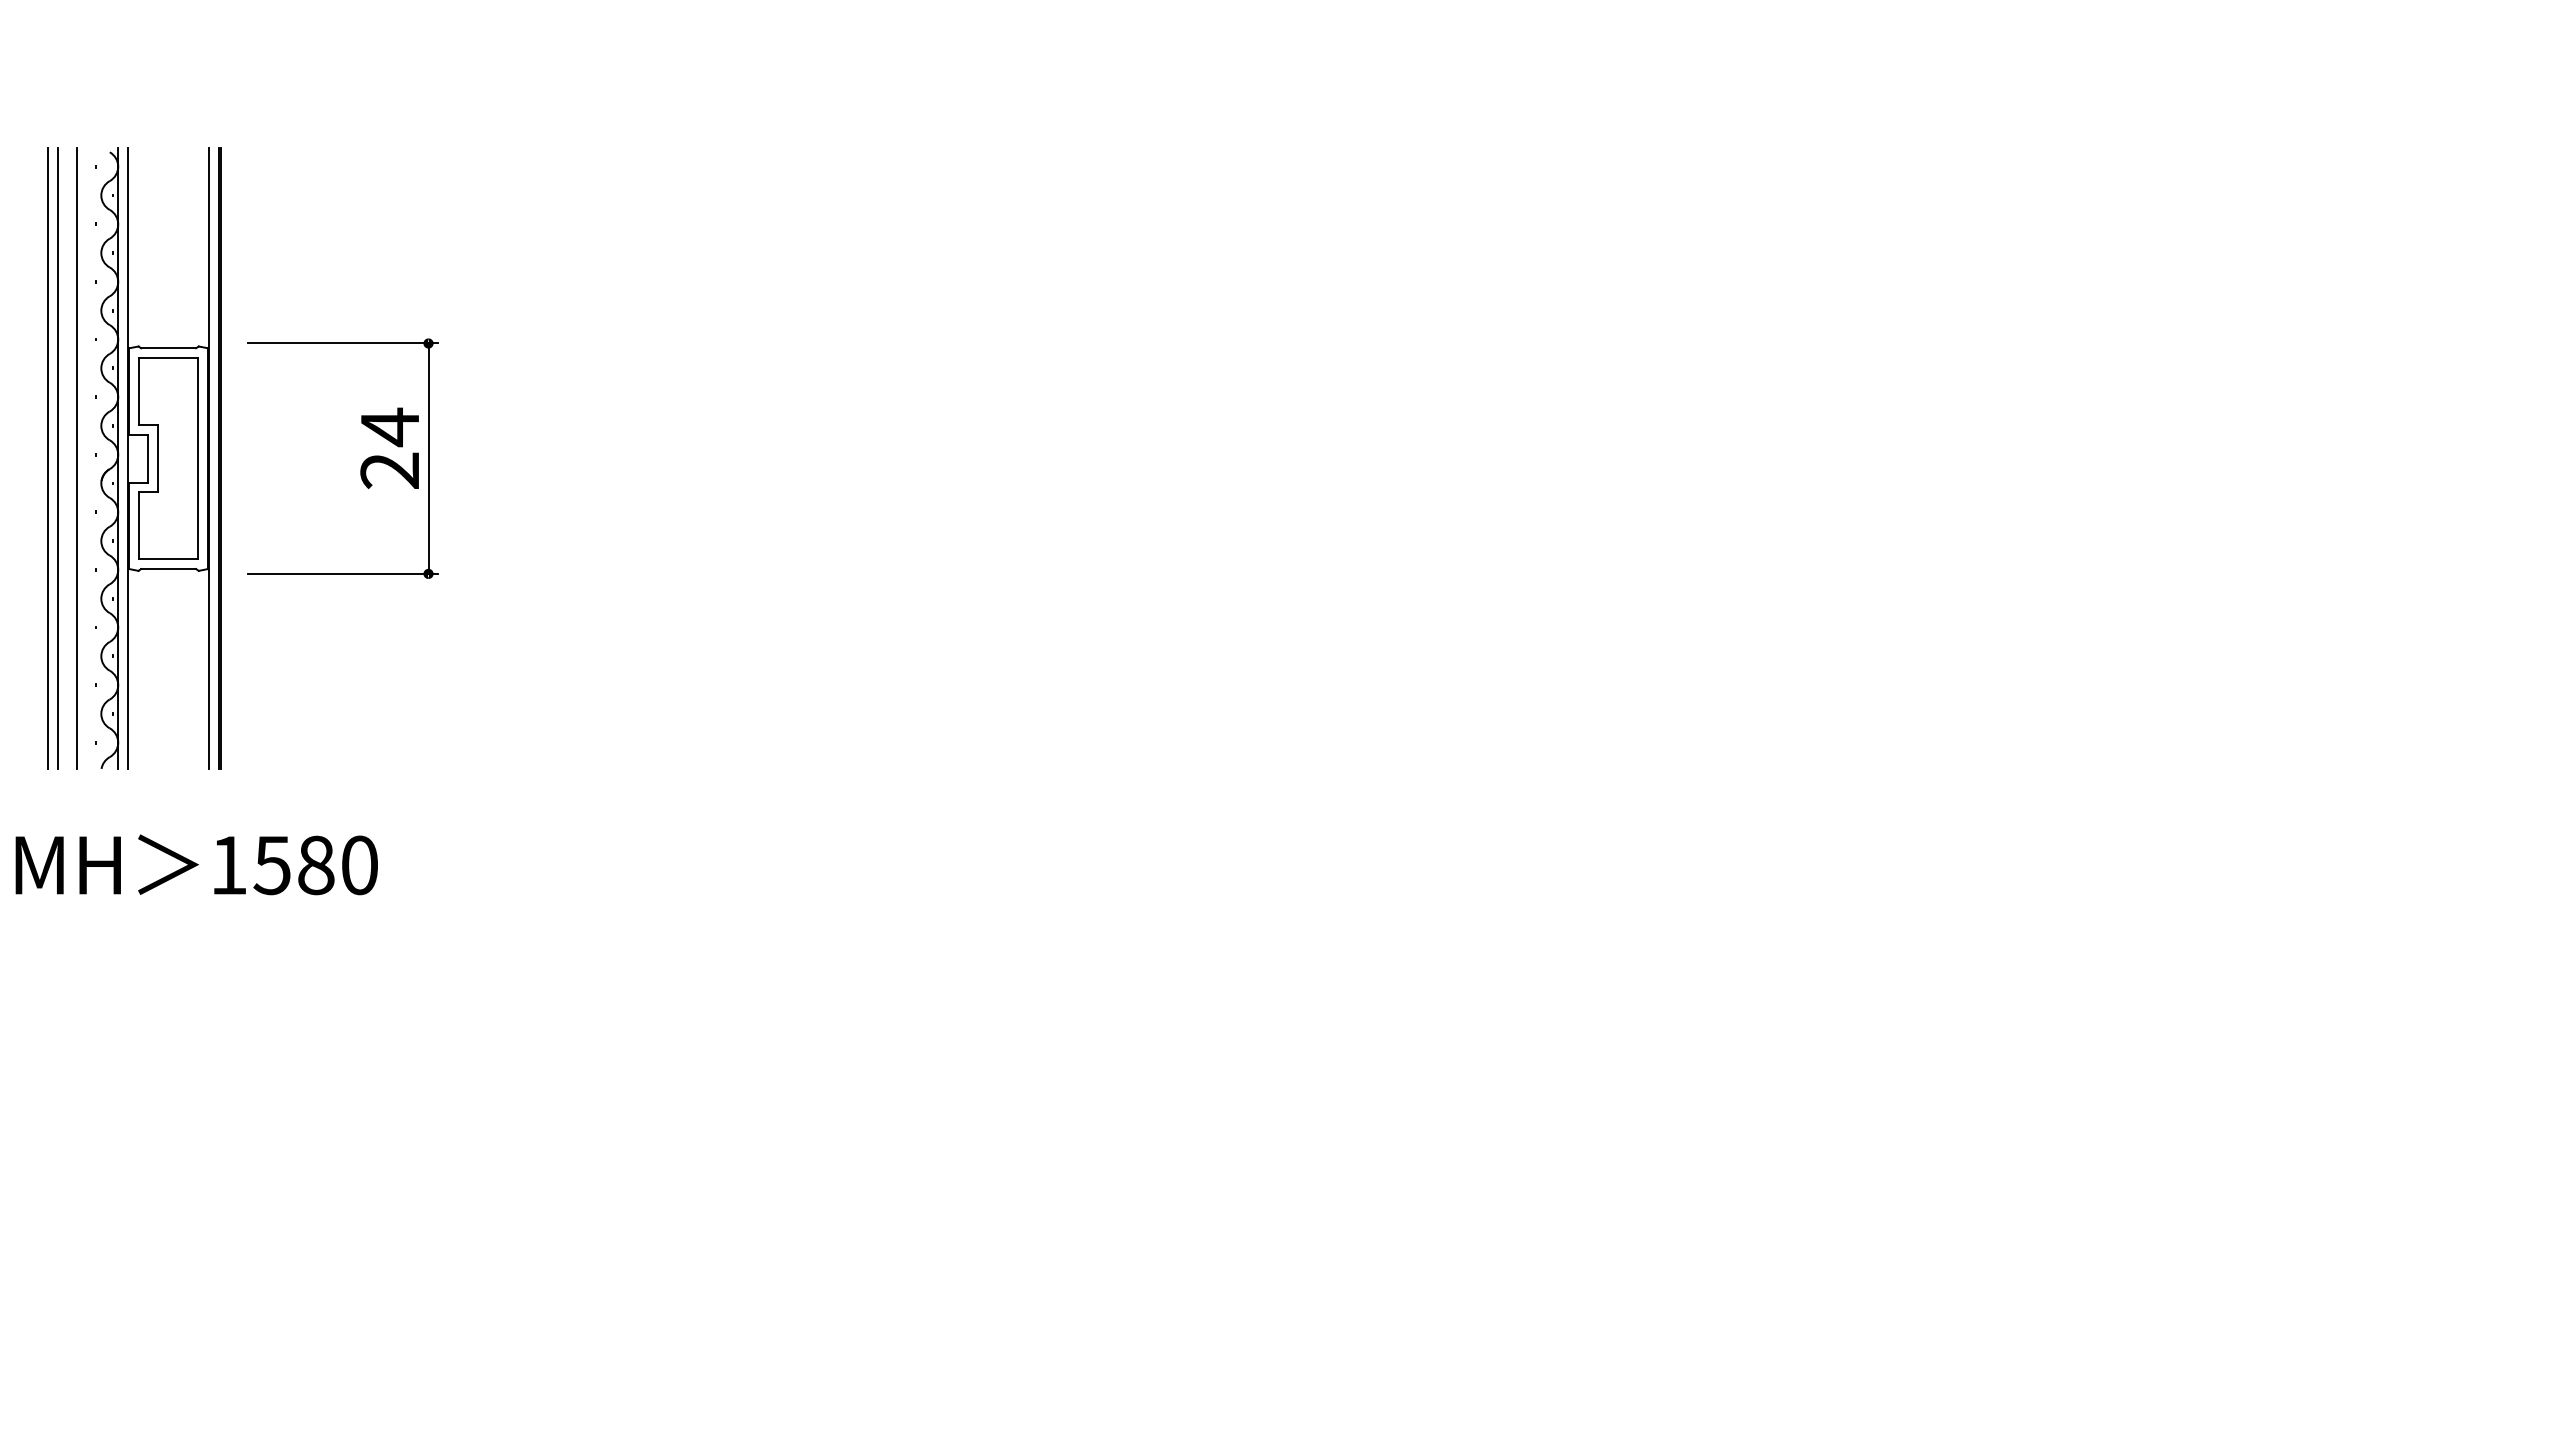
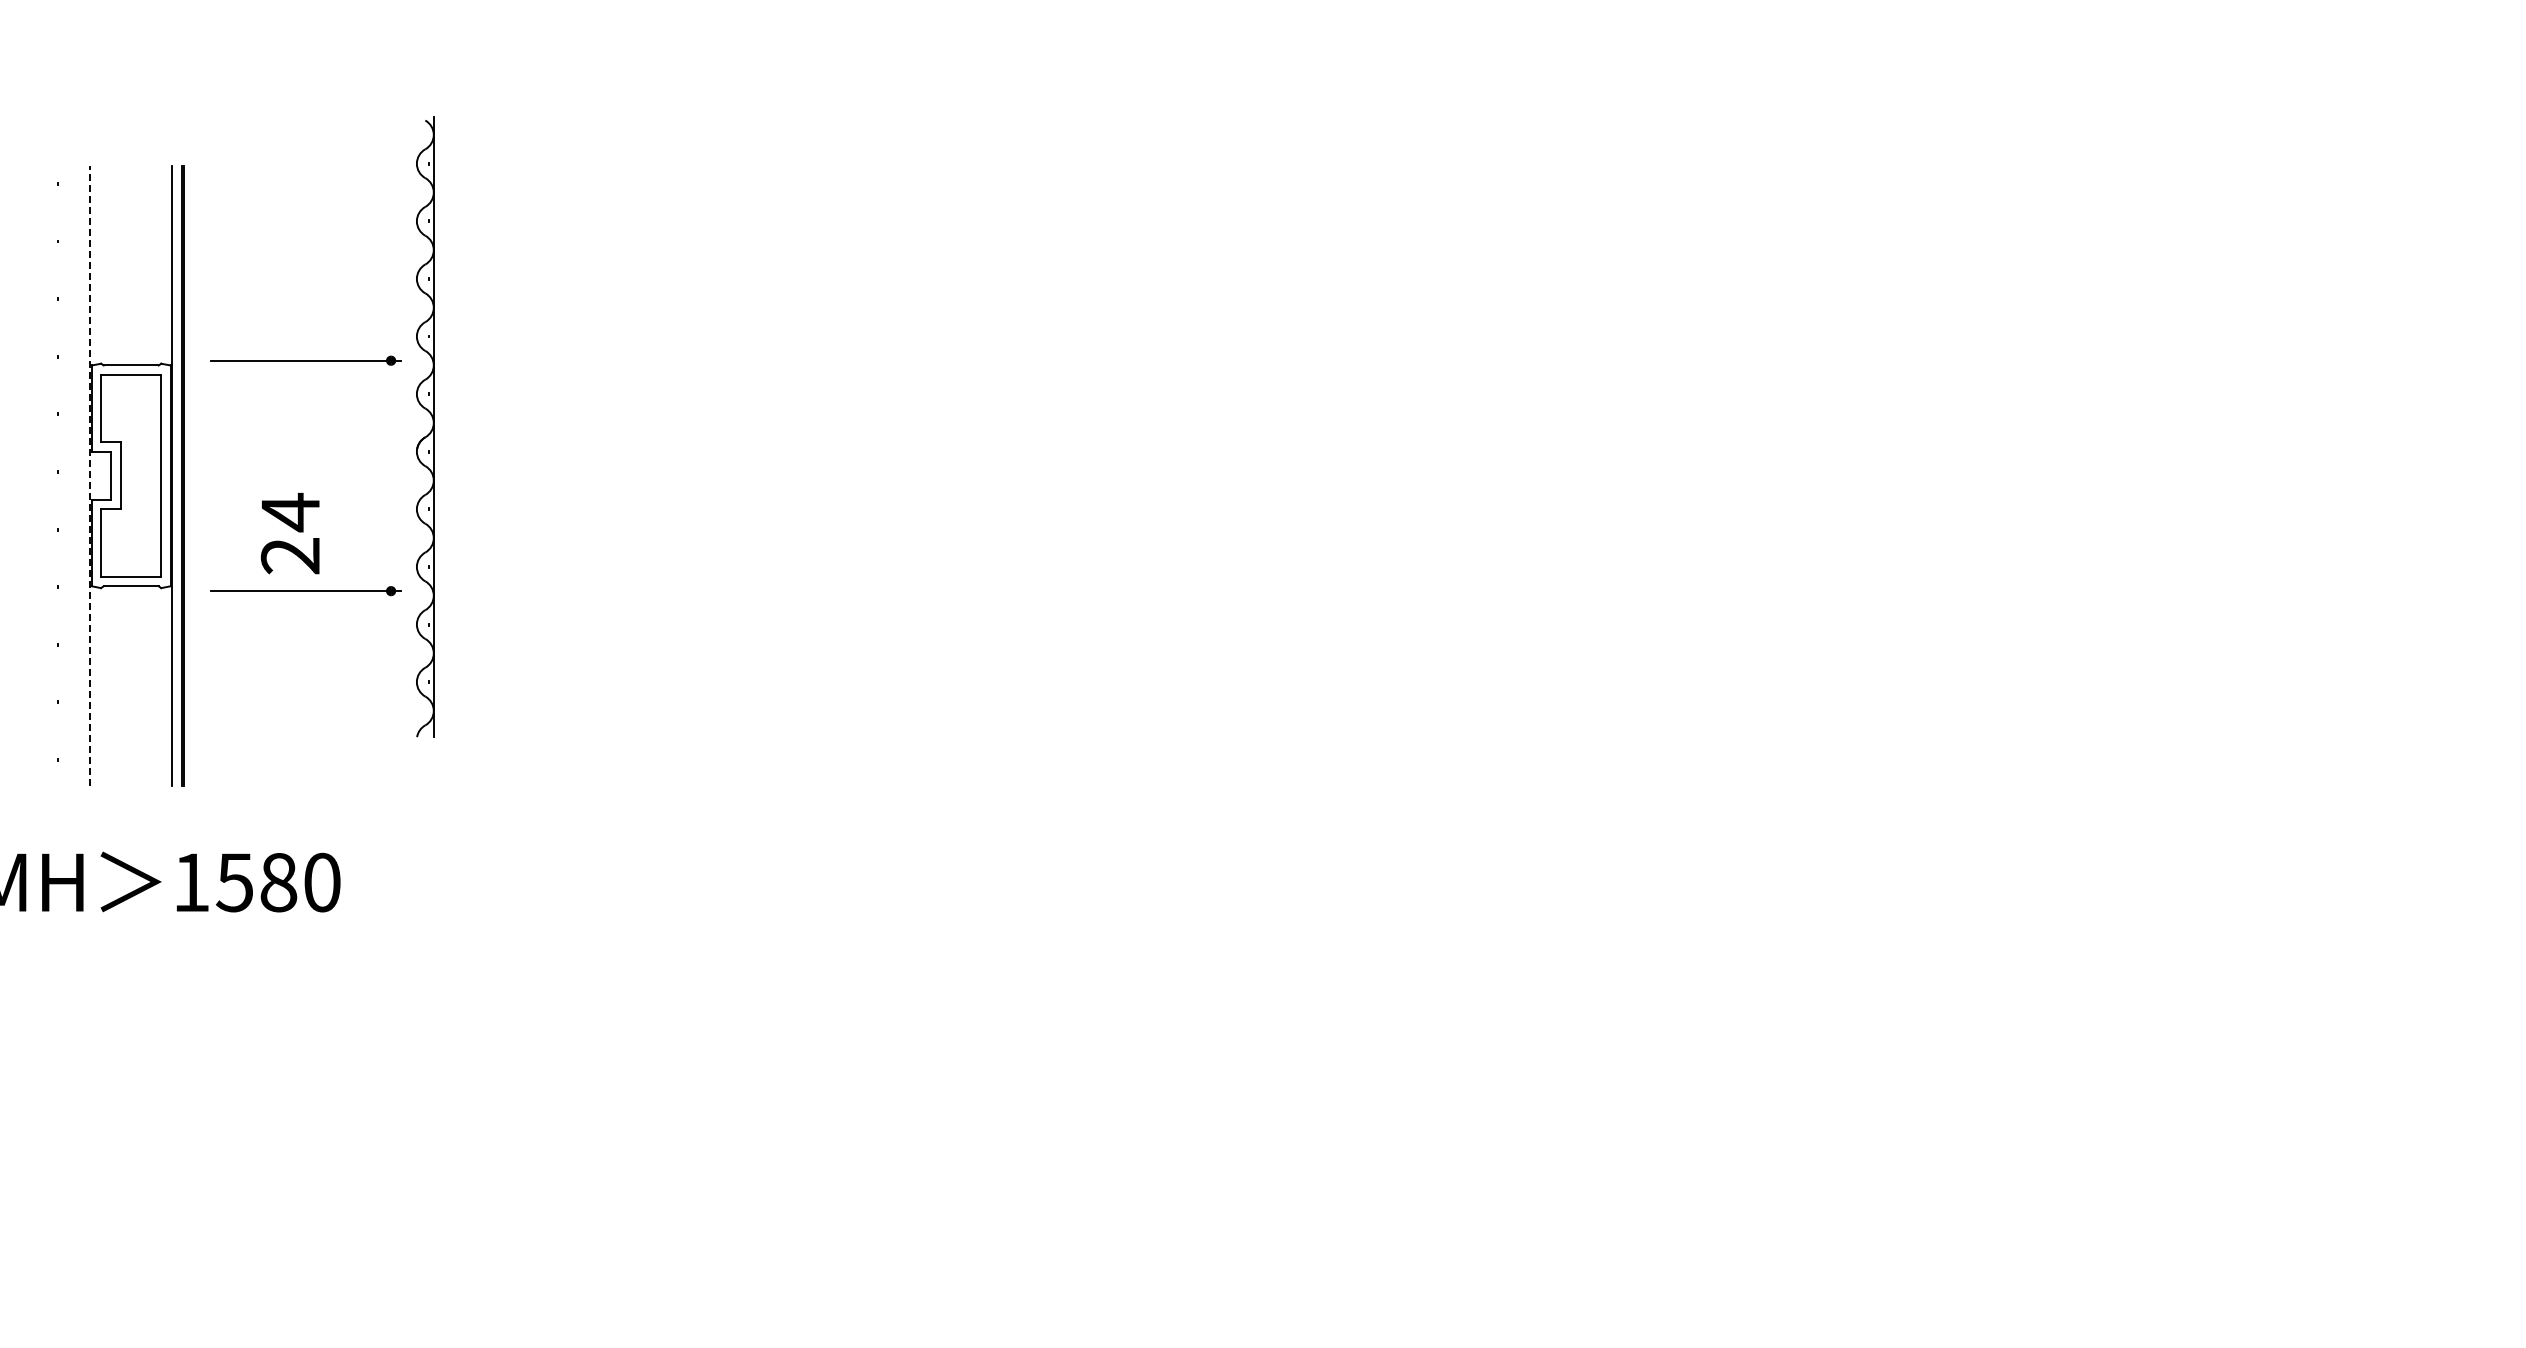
text: (389, 447) -> (290, 532), moved
line: (48, 458) -> (11, 475), removed
line: (57, 458) -> (20, 475), removed
line: (76, 458) -> (39, 475), removed
line: (127, 458) -> (90, 475), solid -> dashed
line: (428, 458) -> (391, 475), removed
part: (115, 461) -> (431, 429), moved

